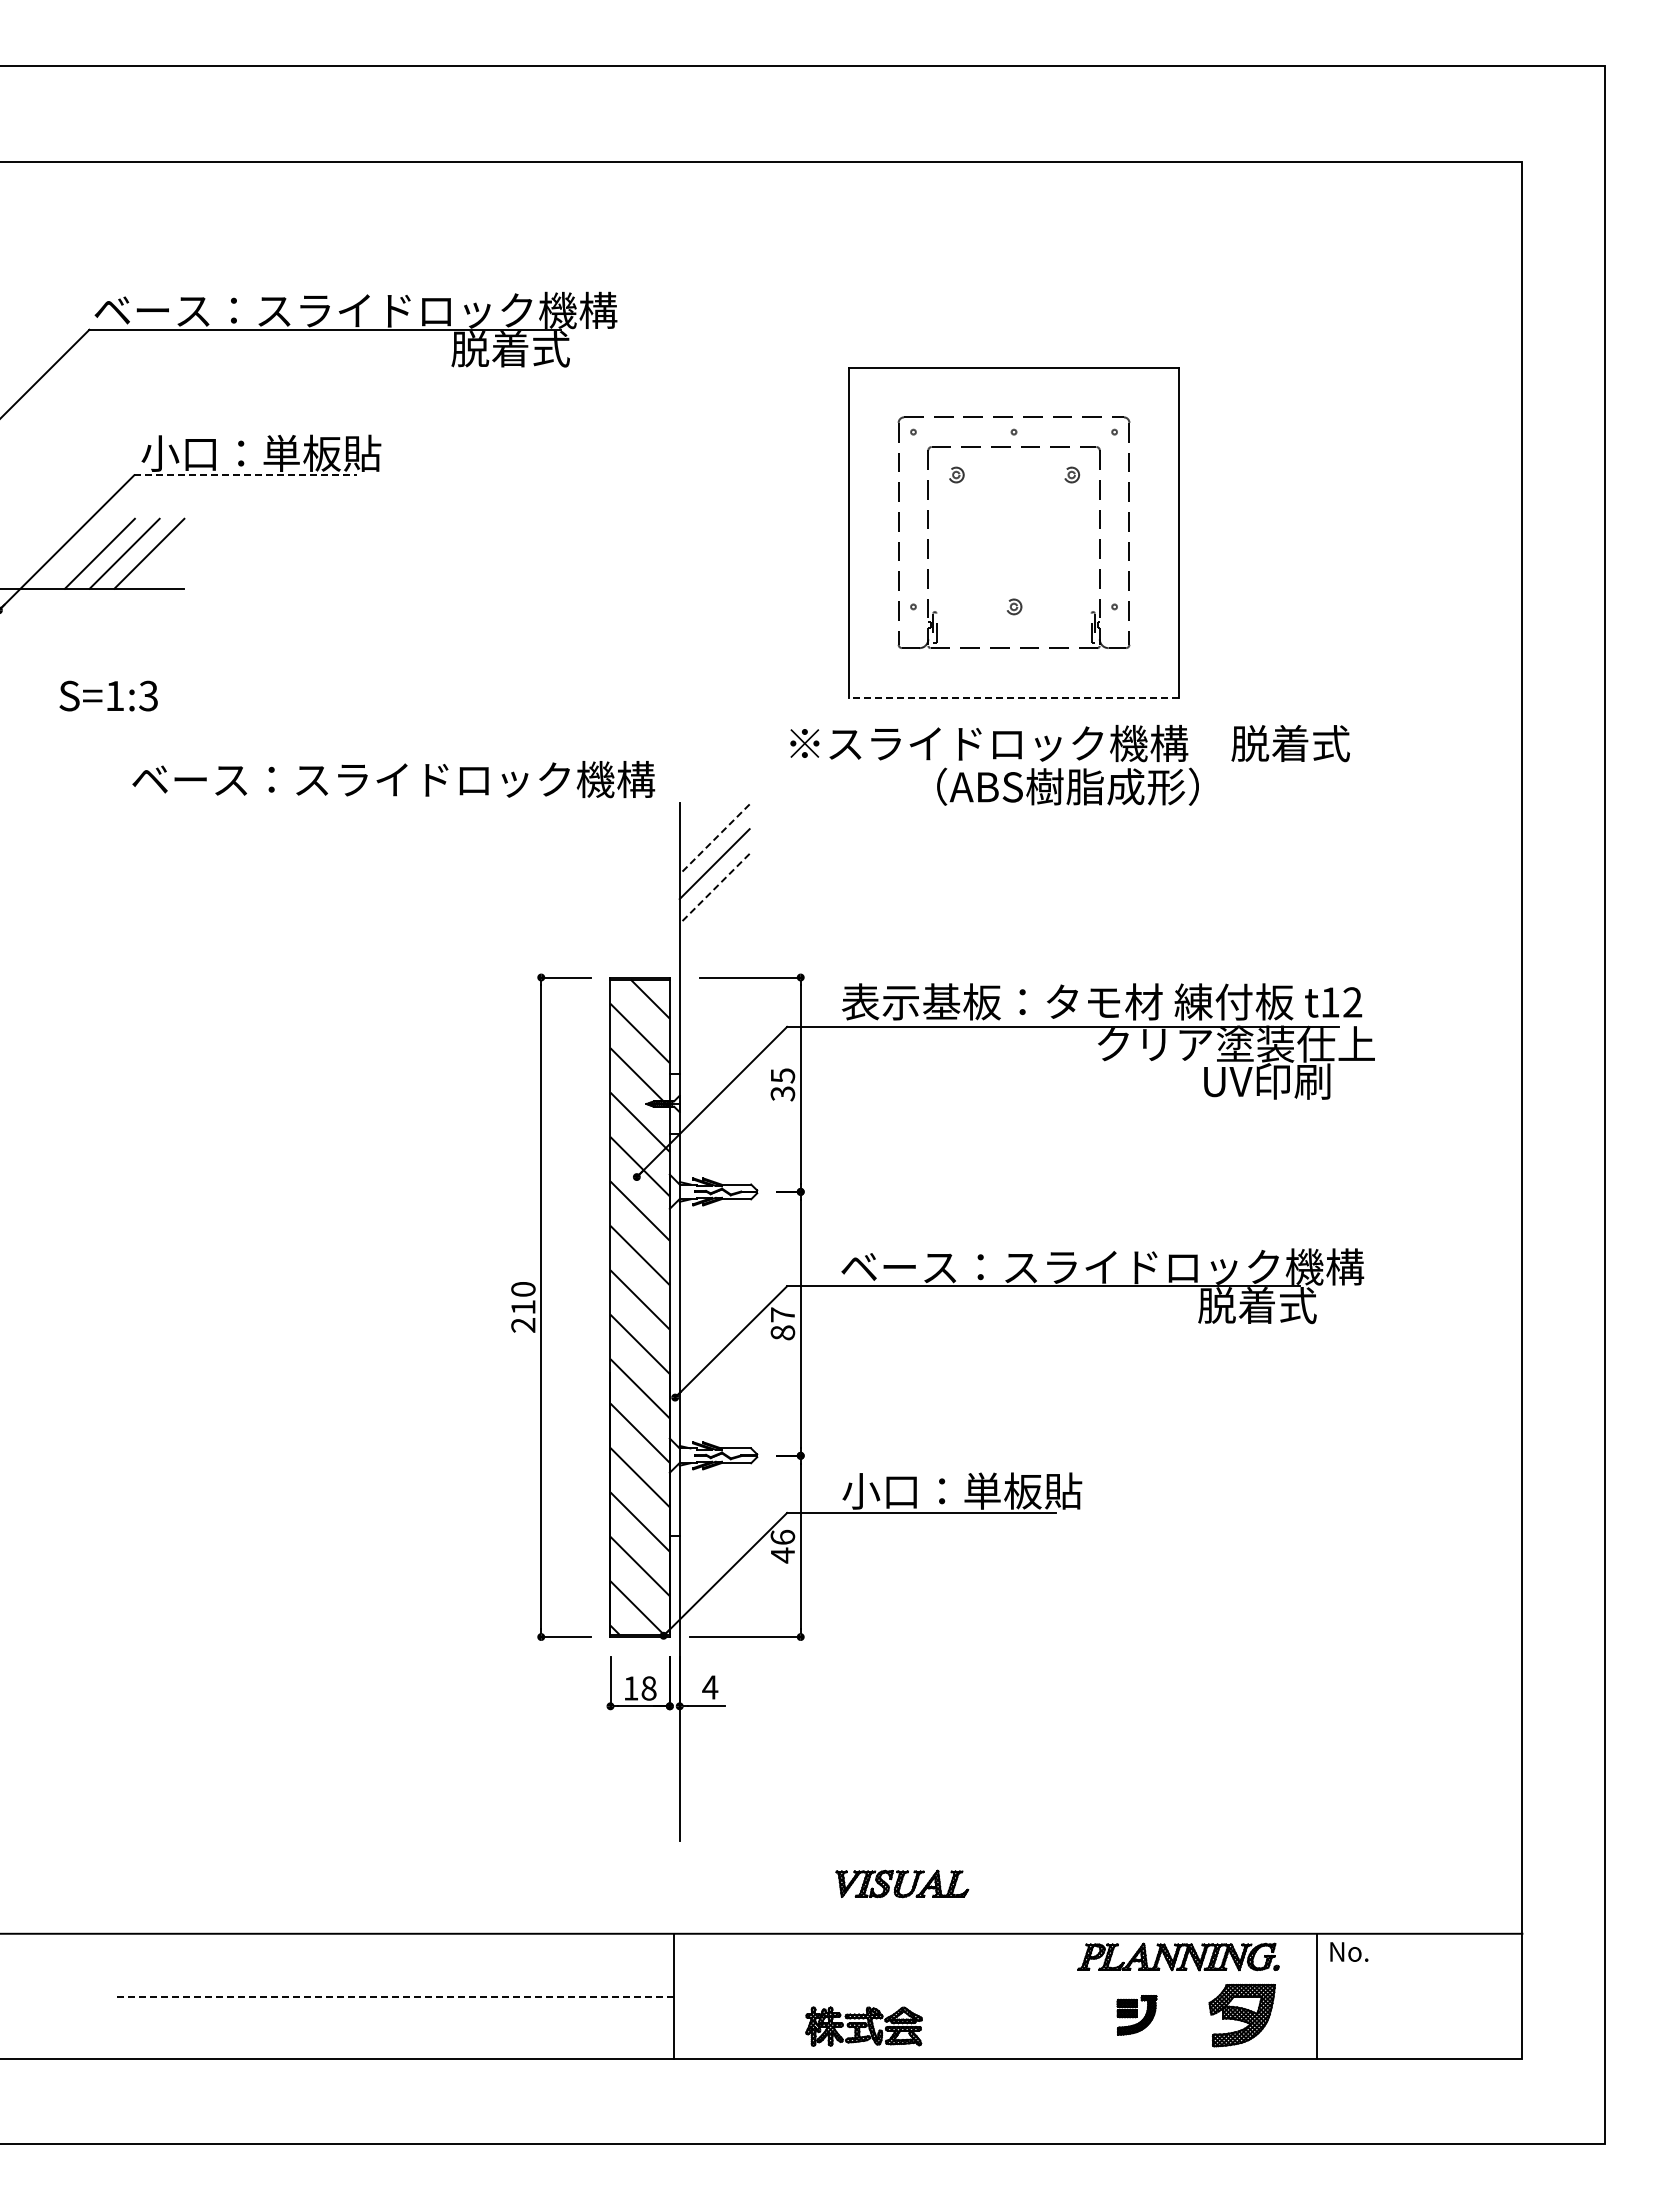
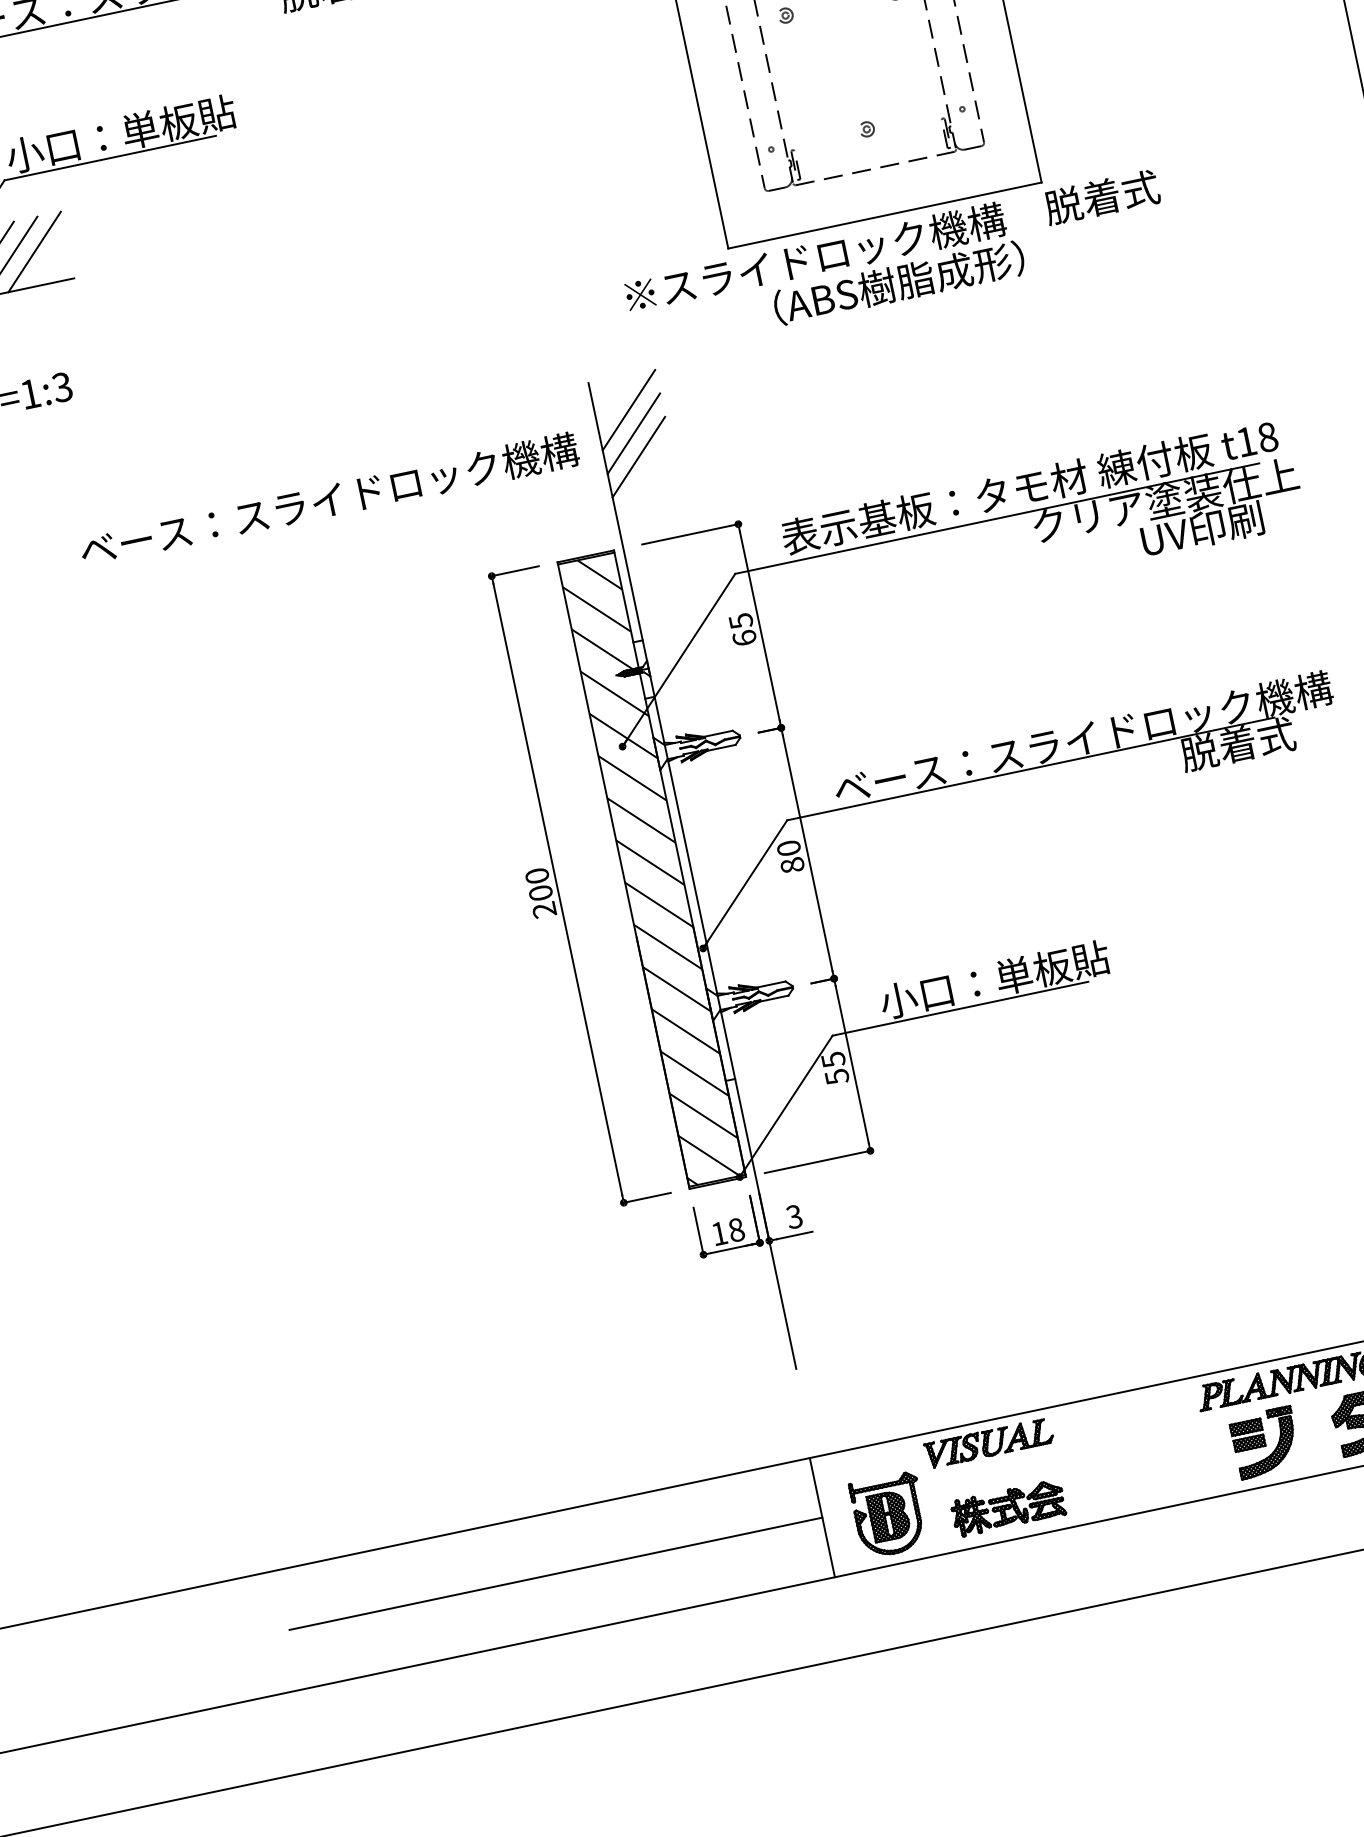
line: (246, 475) -> (111, 158), dashed -> solid
line: (1014, 697) -> (885, 215), dashed -> solid
text: (1069, 765) -> (896, 262), moved
text: (393, 779) -> (329, 500), moved
line: (714, 839) -> (628, 410), dashed -> solid
line: (714, 889) -> (638, 457), dashed -> solid
text: (1352, 1002) -> (1267, 437), t12 -> t18
text: (782, 1093) -> (744, 638), 35 -> 65
text: (523, 1307) -> (541, 893), 210 -> 200
text: (782, 1314) -> (788, 848), 87 -> 80
text: (782, 1546) -> (834, 1068), 46 -> 55
text: (710, 1687) -> (794, 1216), 4 -> 3
part: (902, 1883) -> (989, 1442), moved
line: (393, 1996) -> (555, 1573), dashed -> solid
part: (742, 2007) -> (889, 1514), added
part: (1136, 2015) -> (1265, 1443), size x1.67

